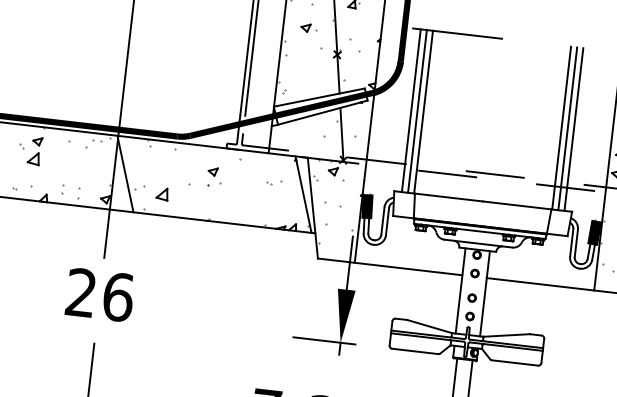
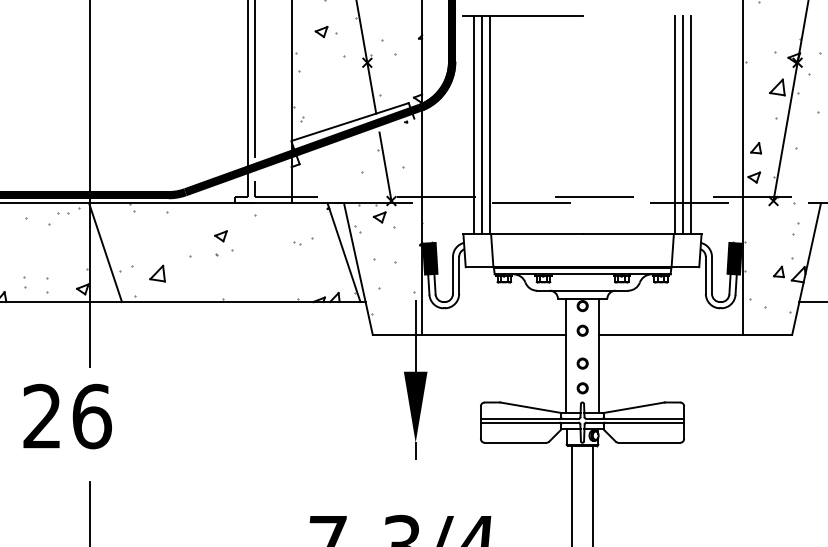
line: (322, 112) -> (356, 141), removed
text: (100, 295) -> (67, 416), moved
line: (324, 340) -> (393, 442), removed

